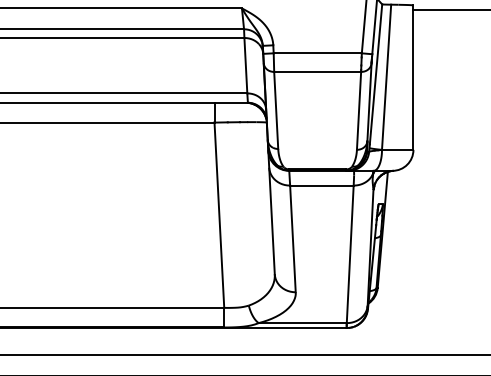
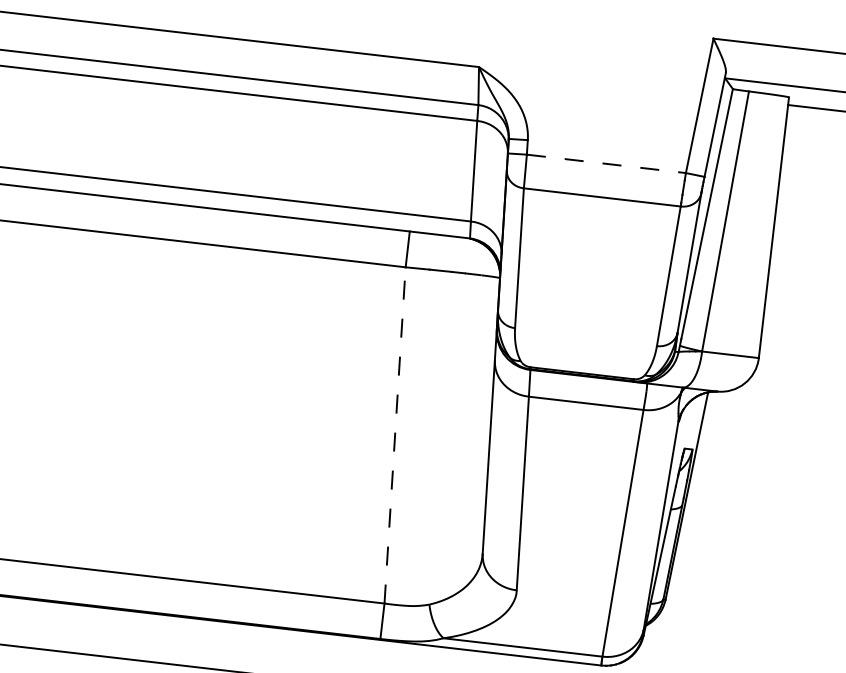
line: (318, 53) -> (607, 164), solid -> dashed
line: (219, 215) -> (395, 435), solid -> dashed

